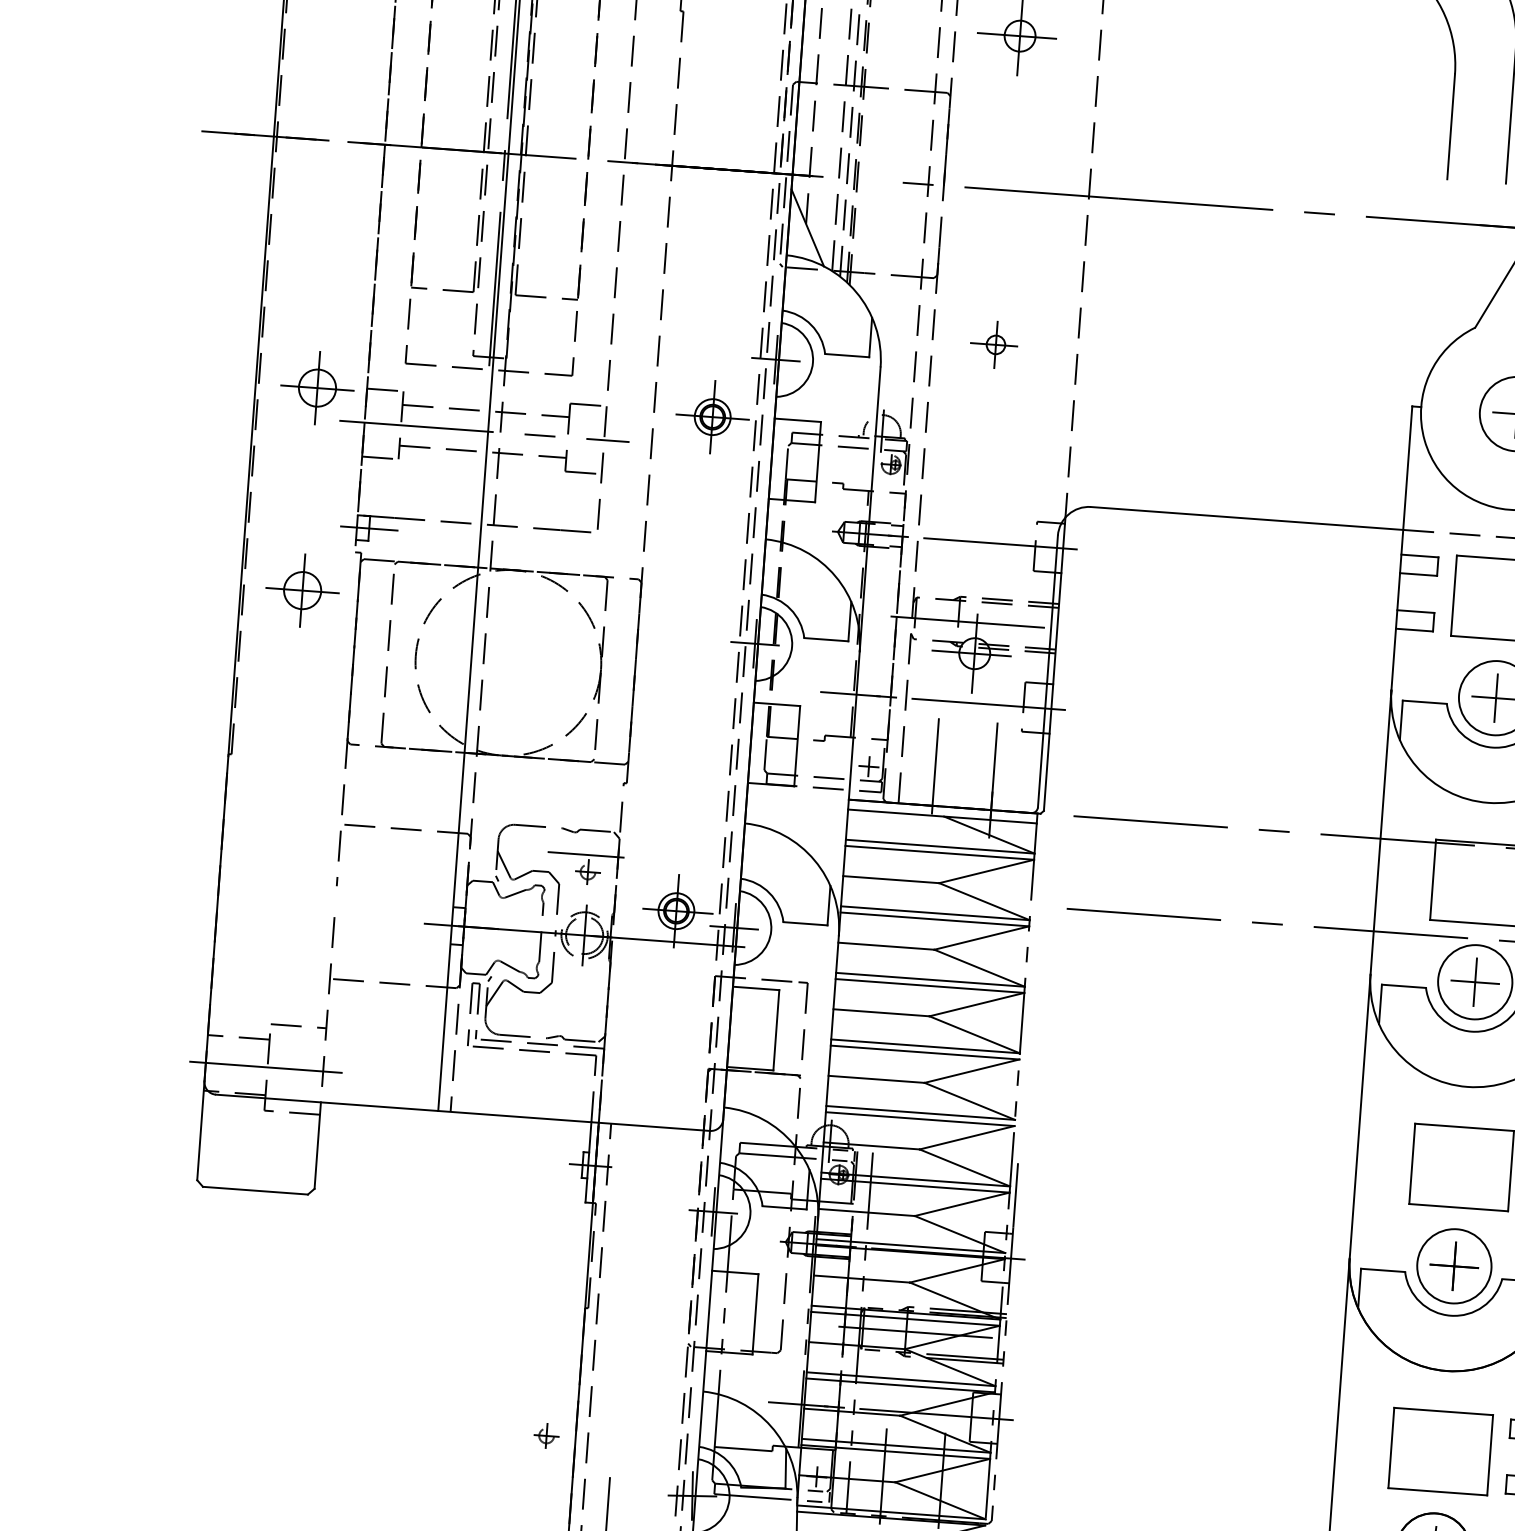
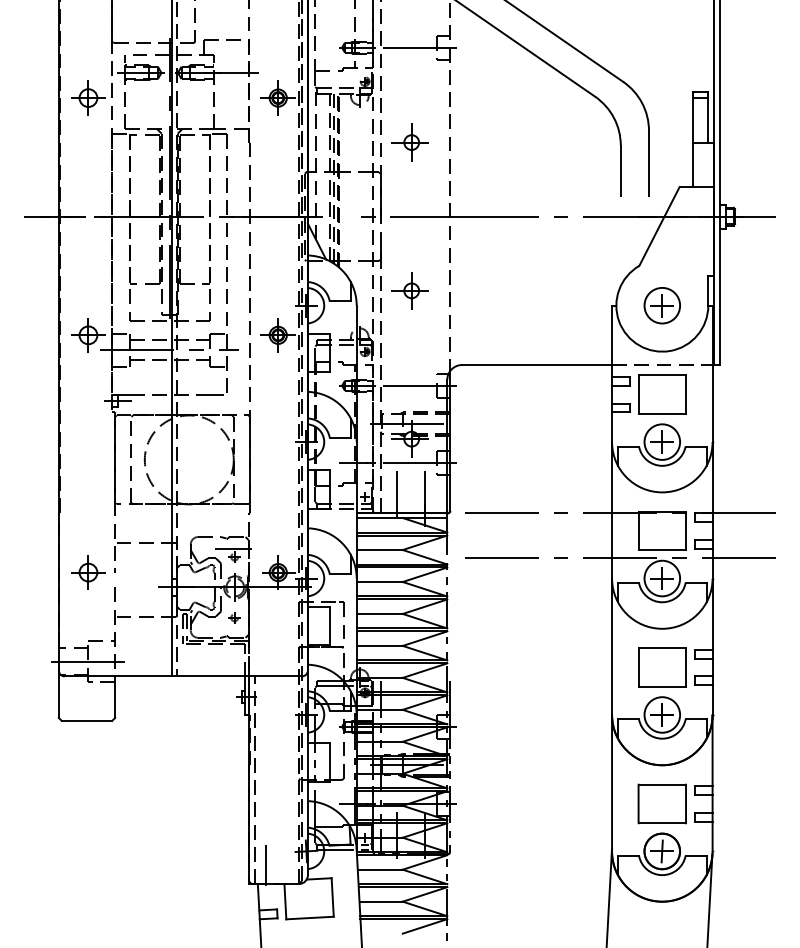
part: (992, 343) -> (409, 290), size x1.67
part: (302, 590) -> (88, 572), moved
part: (546, 1435) -> (234, 617), moved

